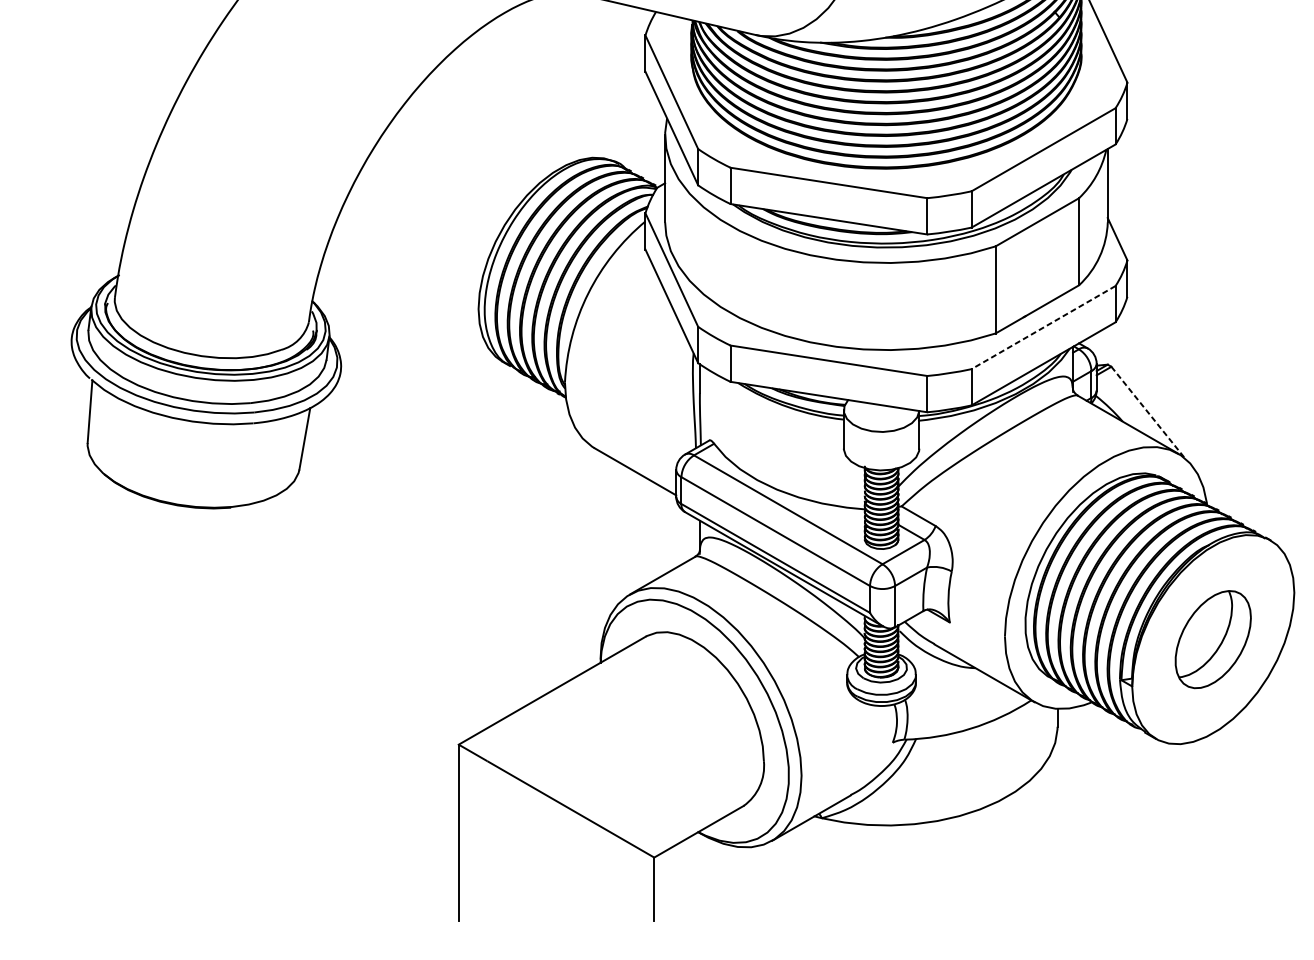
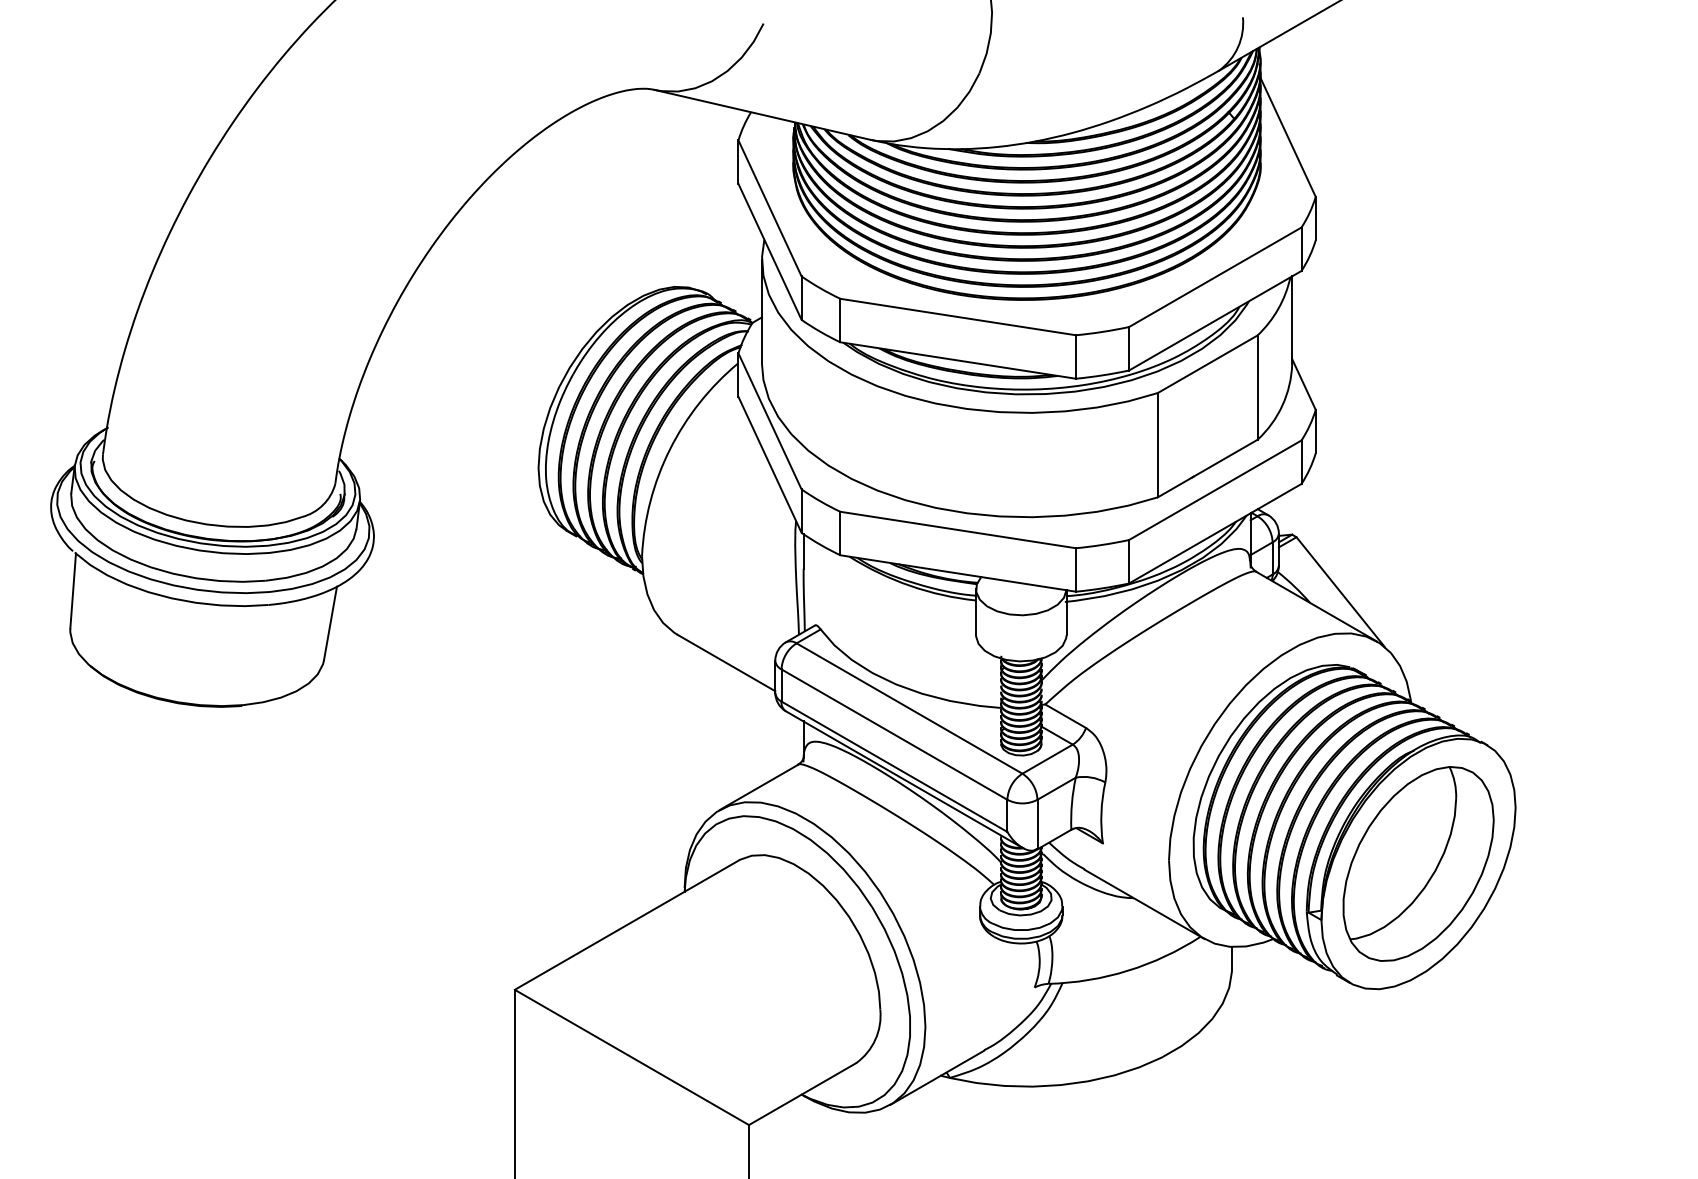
line: (1043, 327) -> (1215, 490), dashed -> solid
line: (1148, 412) -> (1340, 592), dashed -> solid
part: (1213, 639) -> (1418, 863), size x1.67

